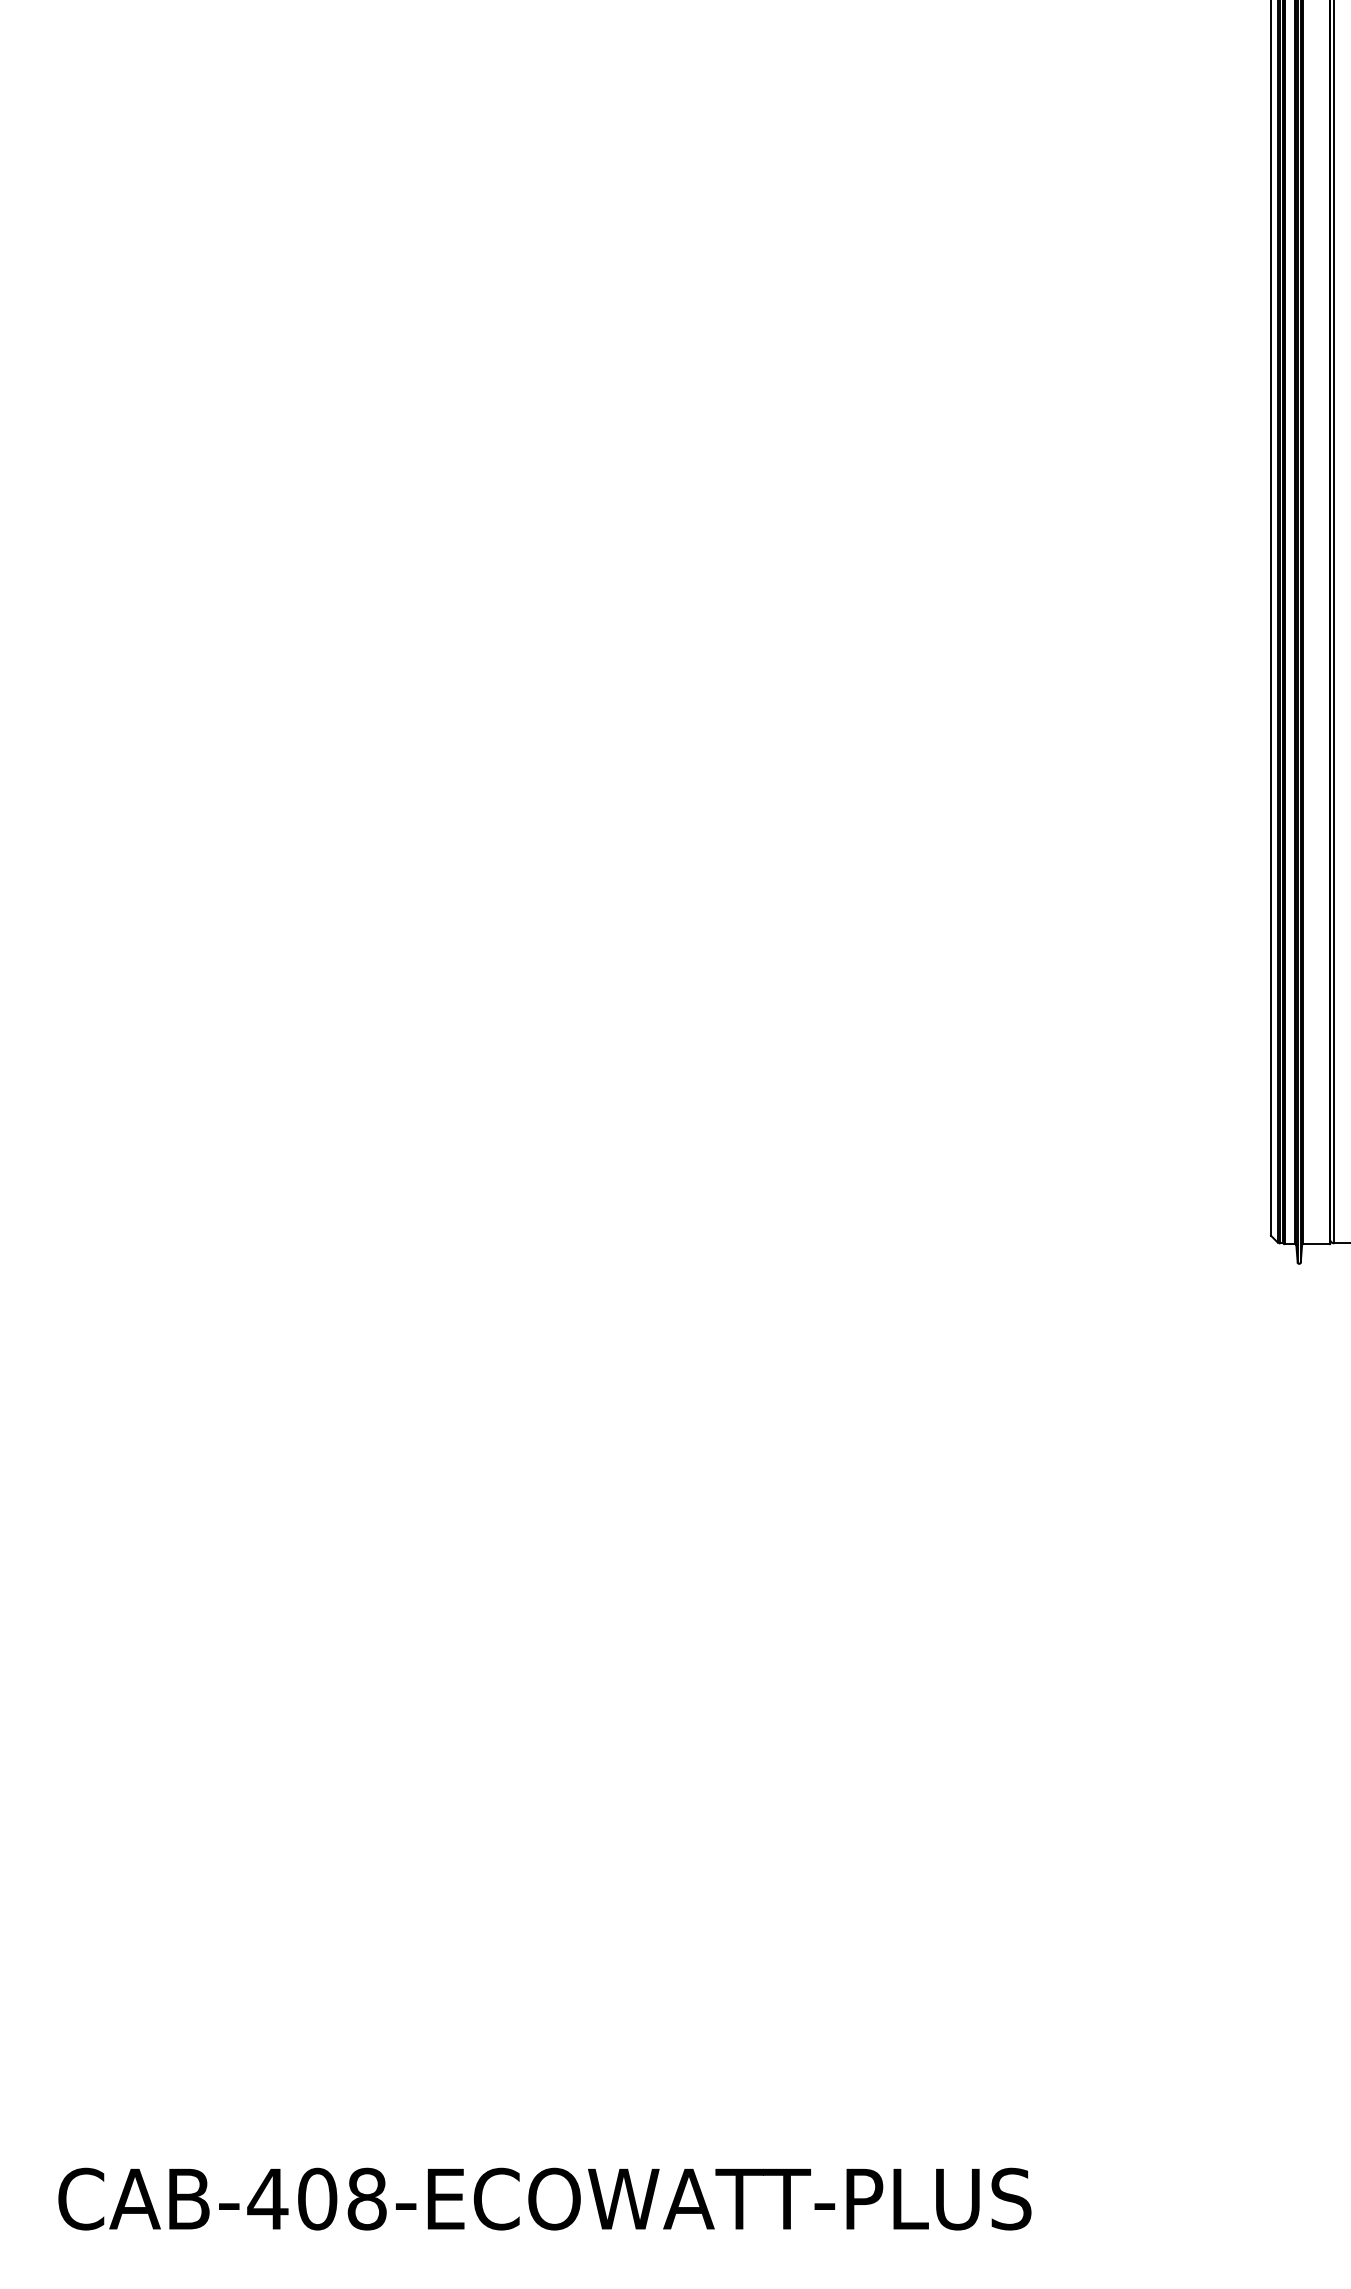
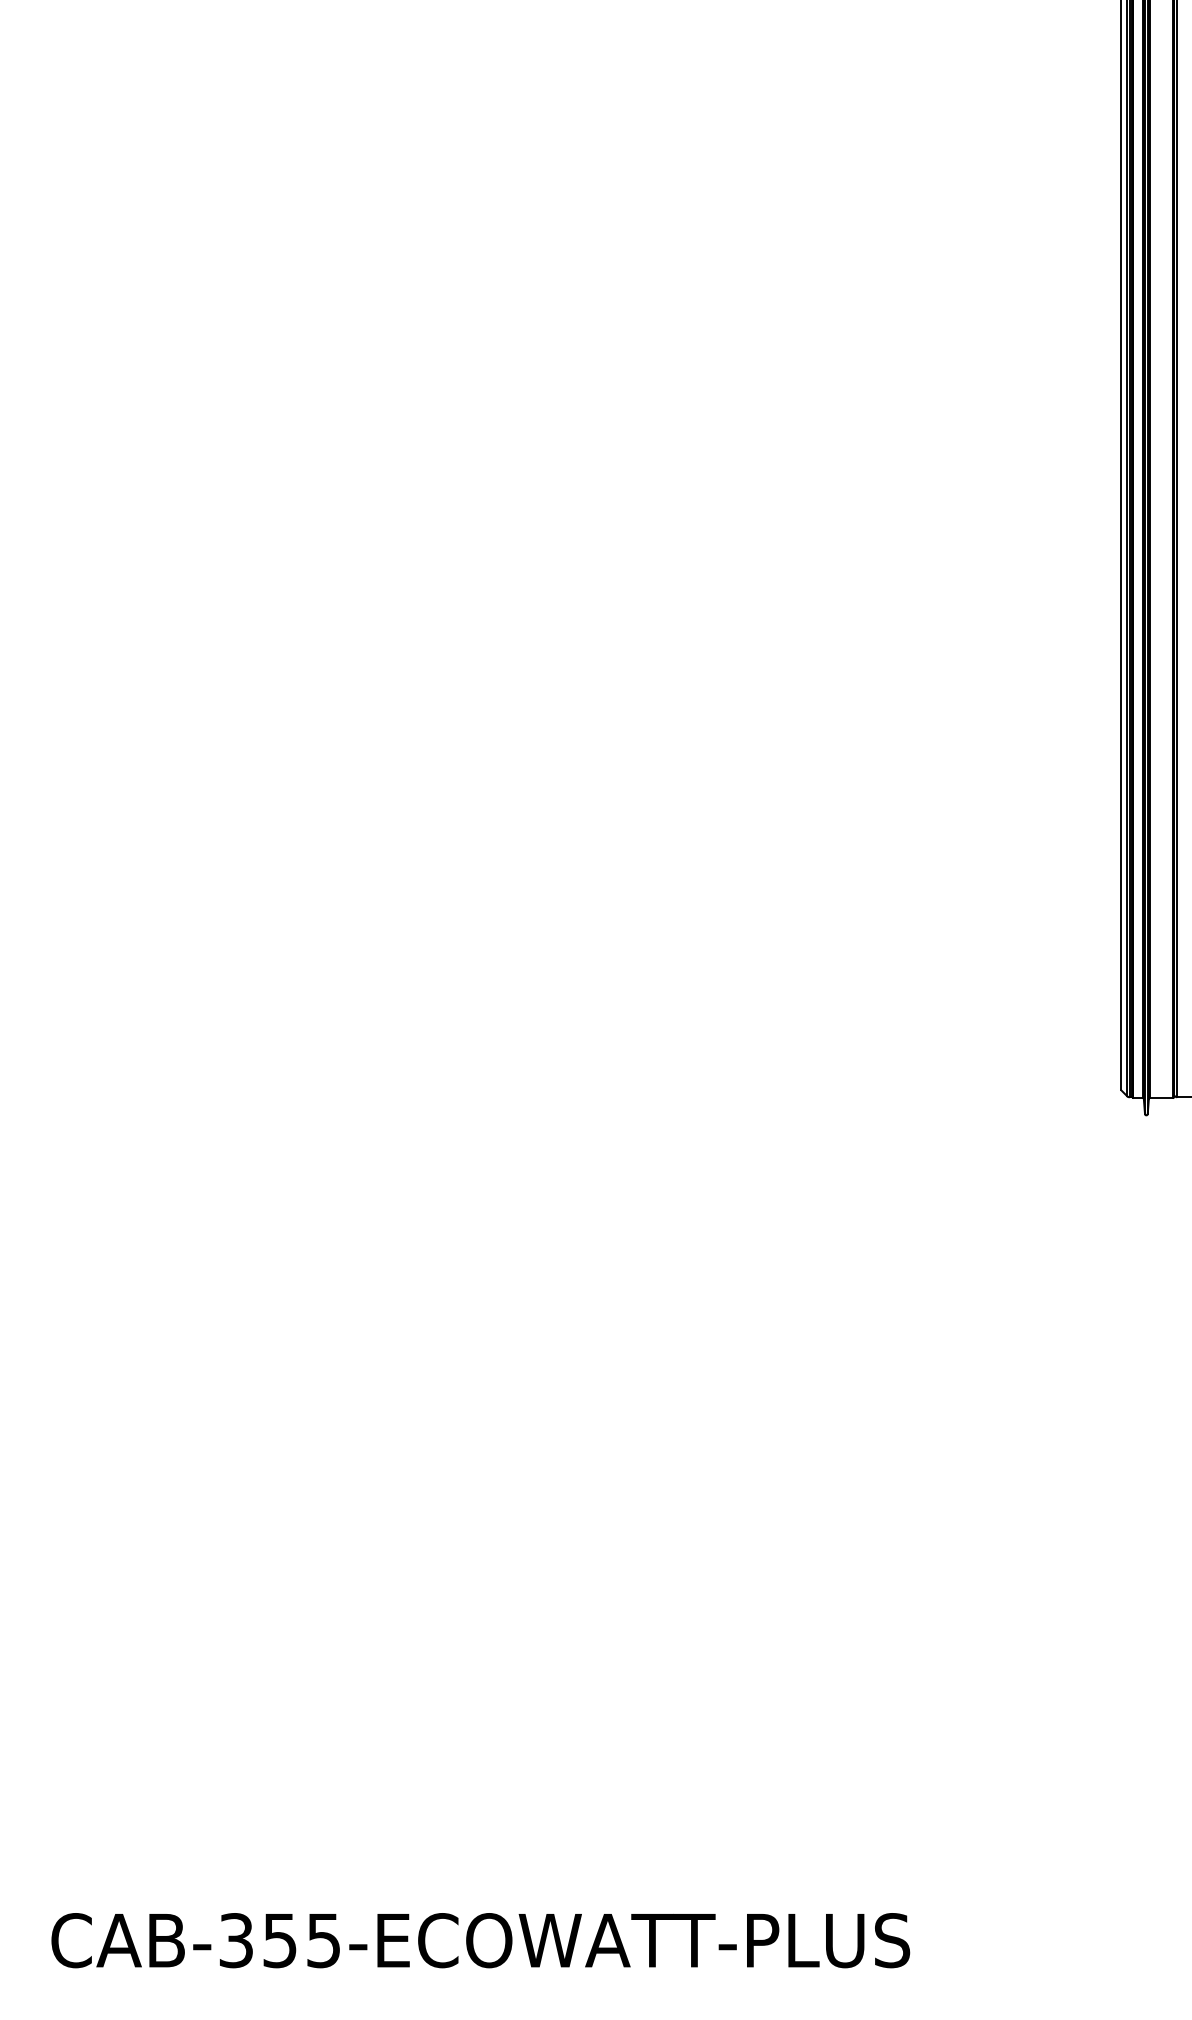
text: (316, 2198) -> (279, 1940), CAB-408-ECOWATT-PLUS -> CAB-355-ECOWATT-PLUS

